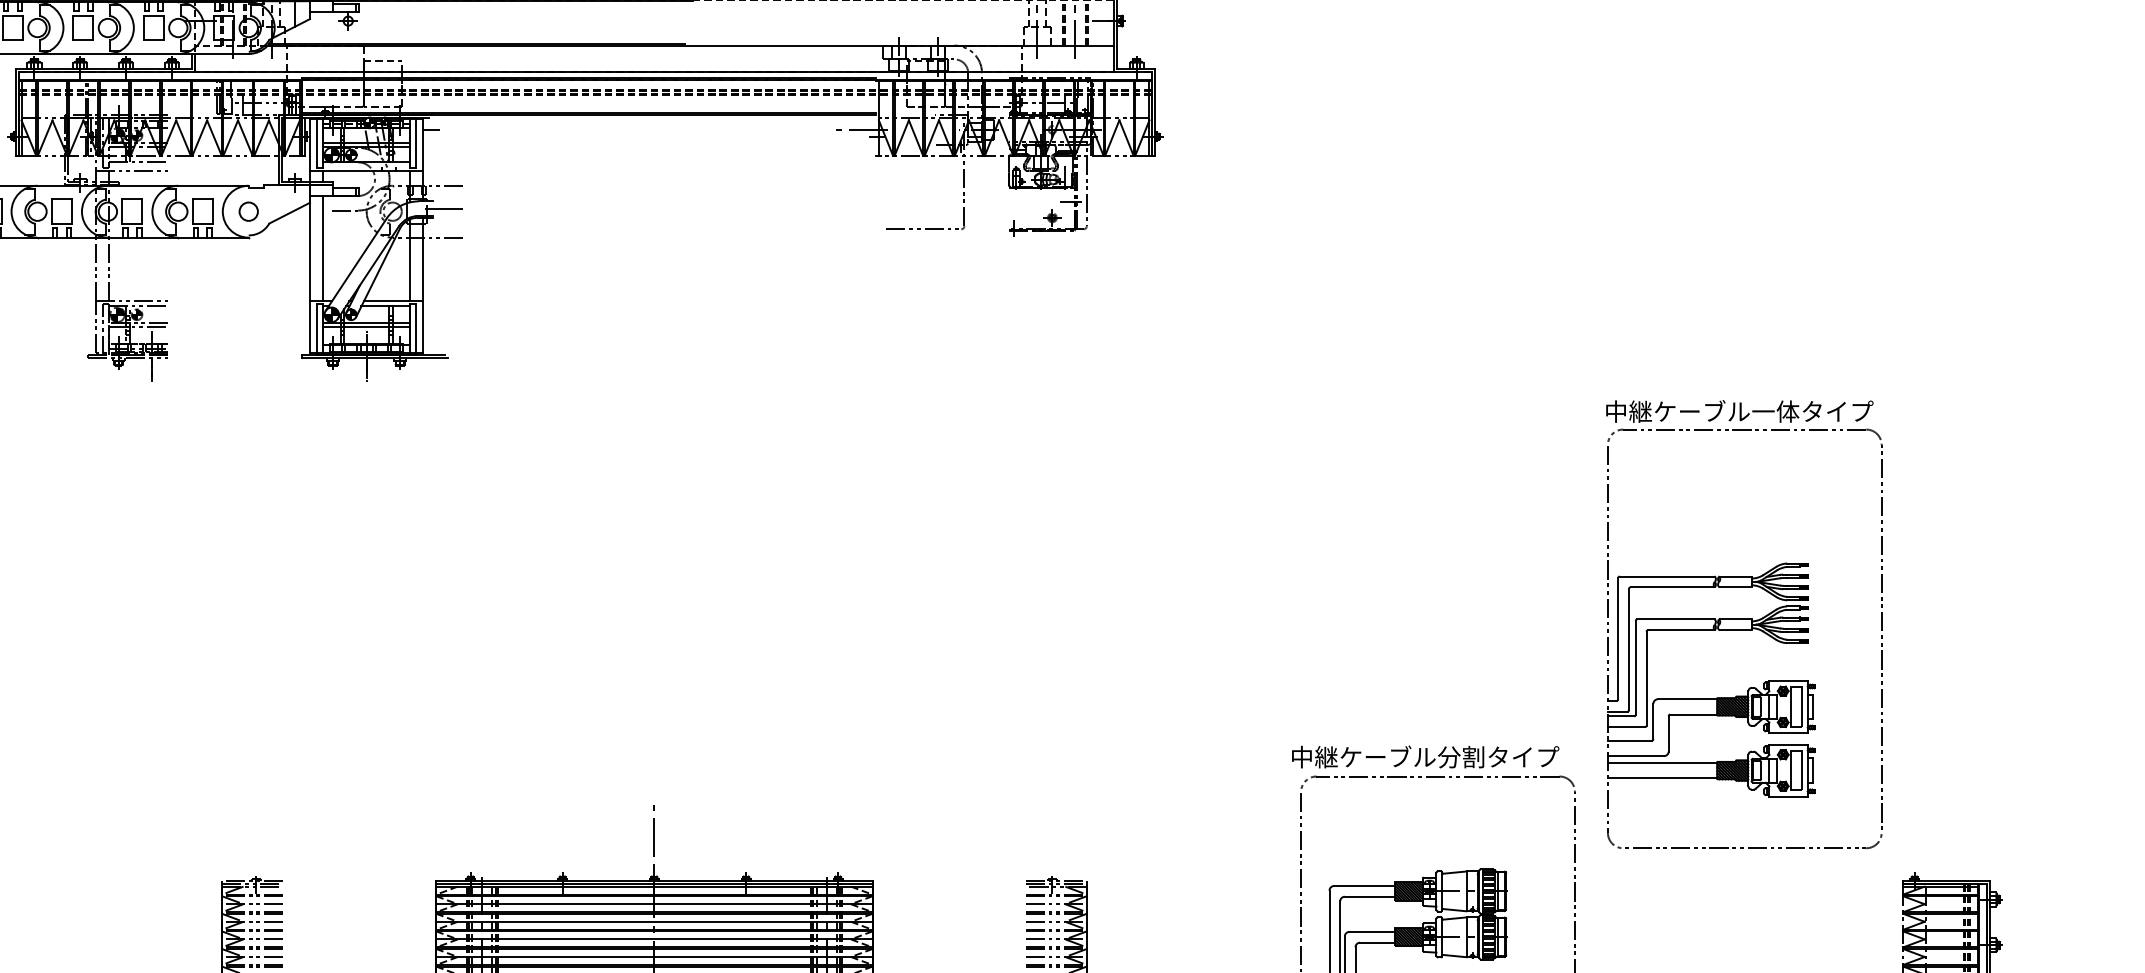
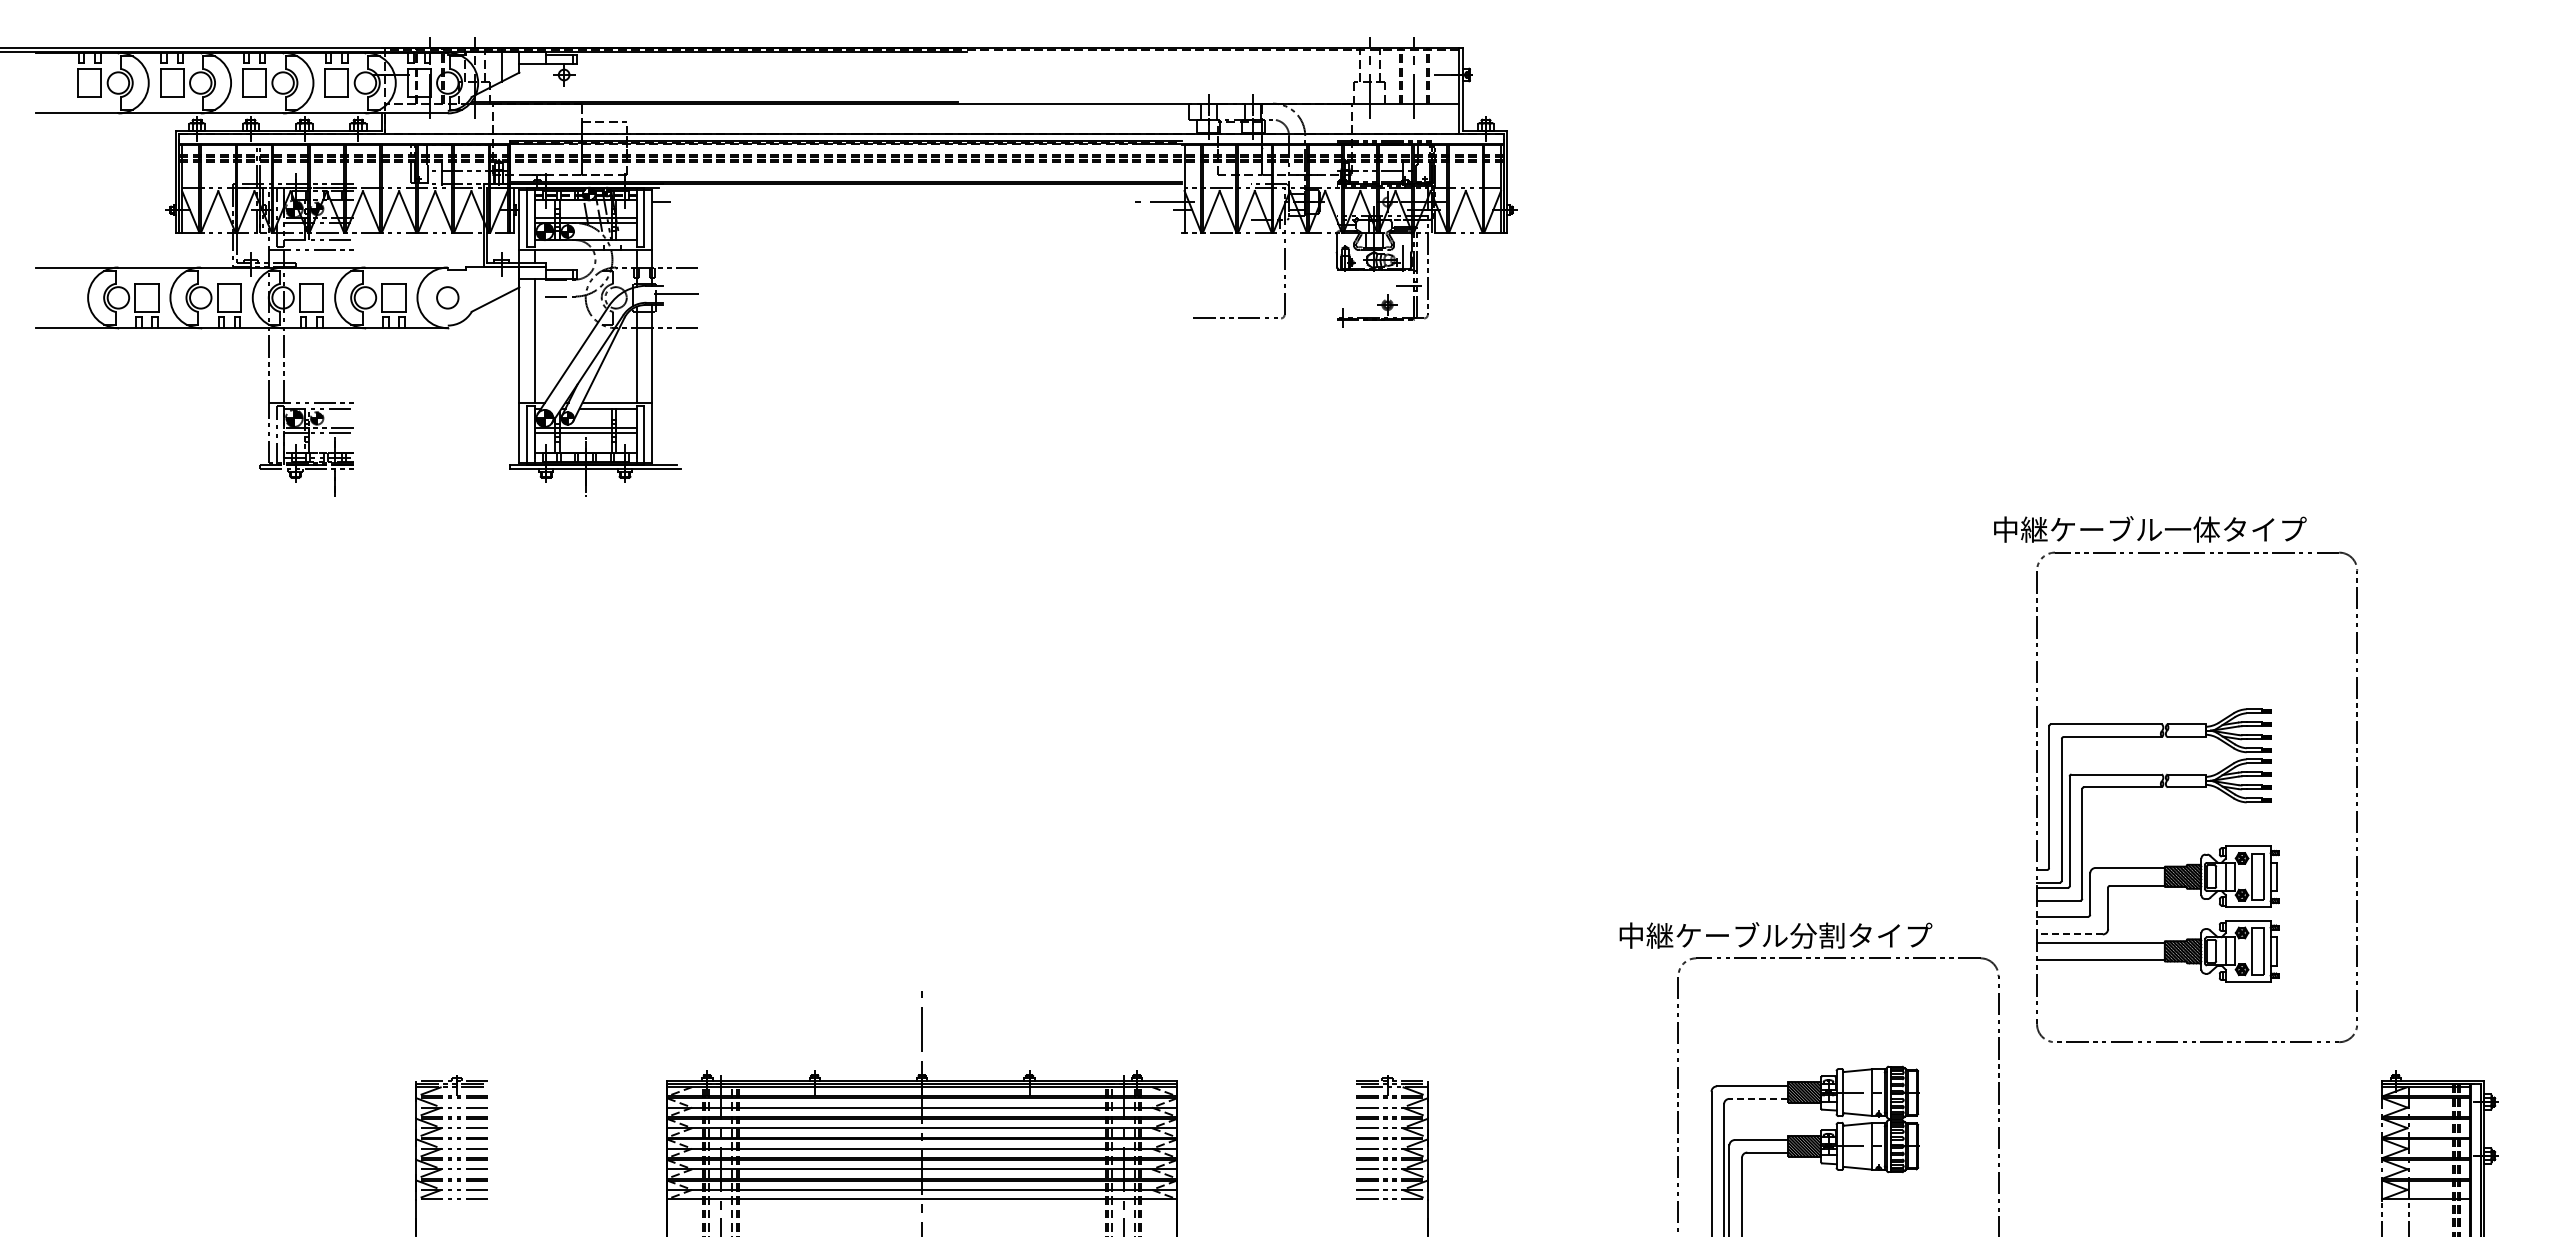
text: (1739, 411) -> (2150, 529), moved
line: (1635, 756) -> (2069, 934), solid -> dashed
text: (1425, 757) -> (1775, 935), moved
line: (1369, 896) -> (1758, 1098), solid -> dashed

